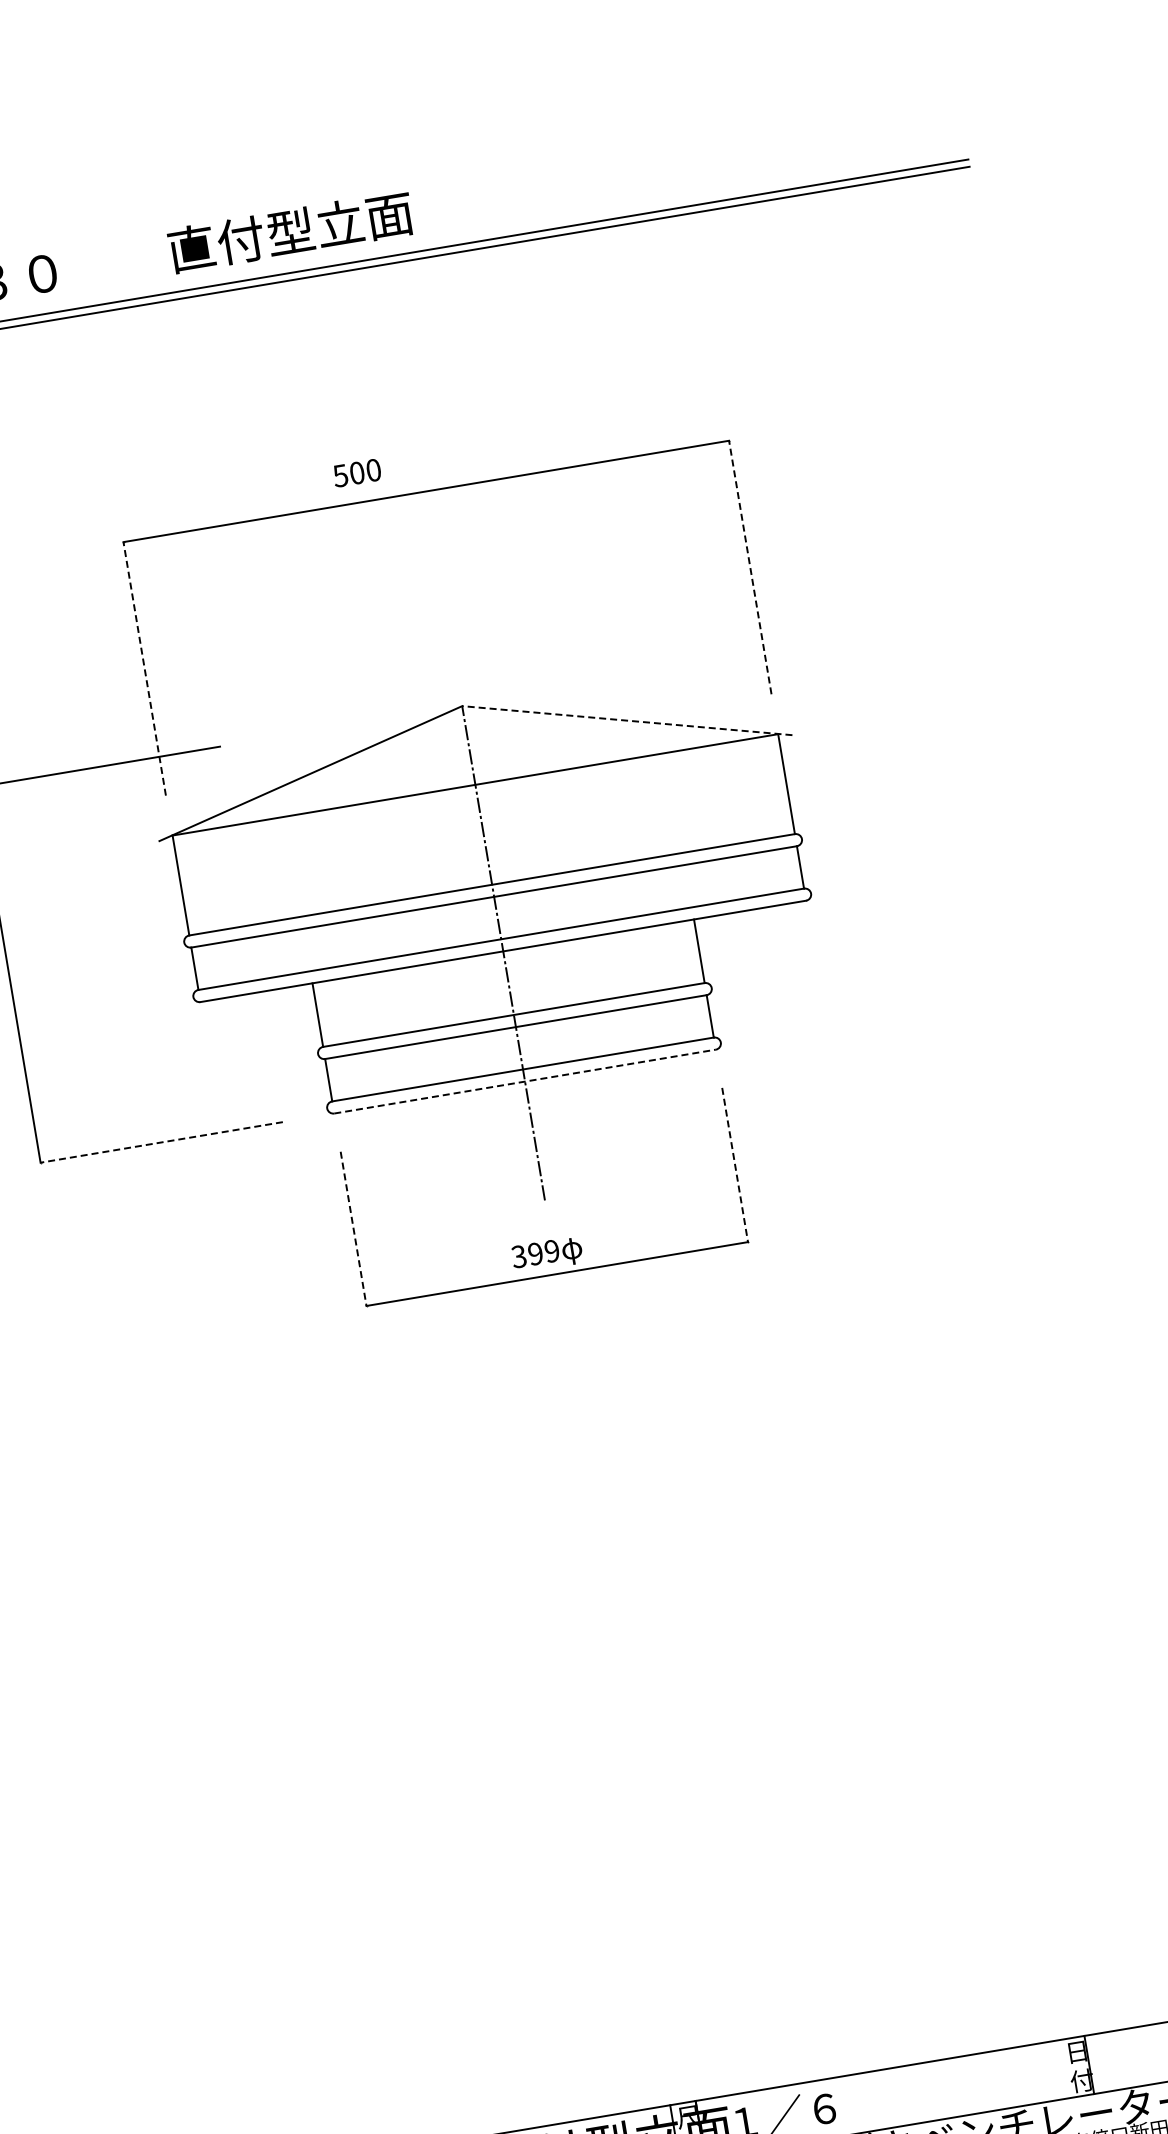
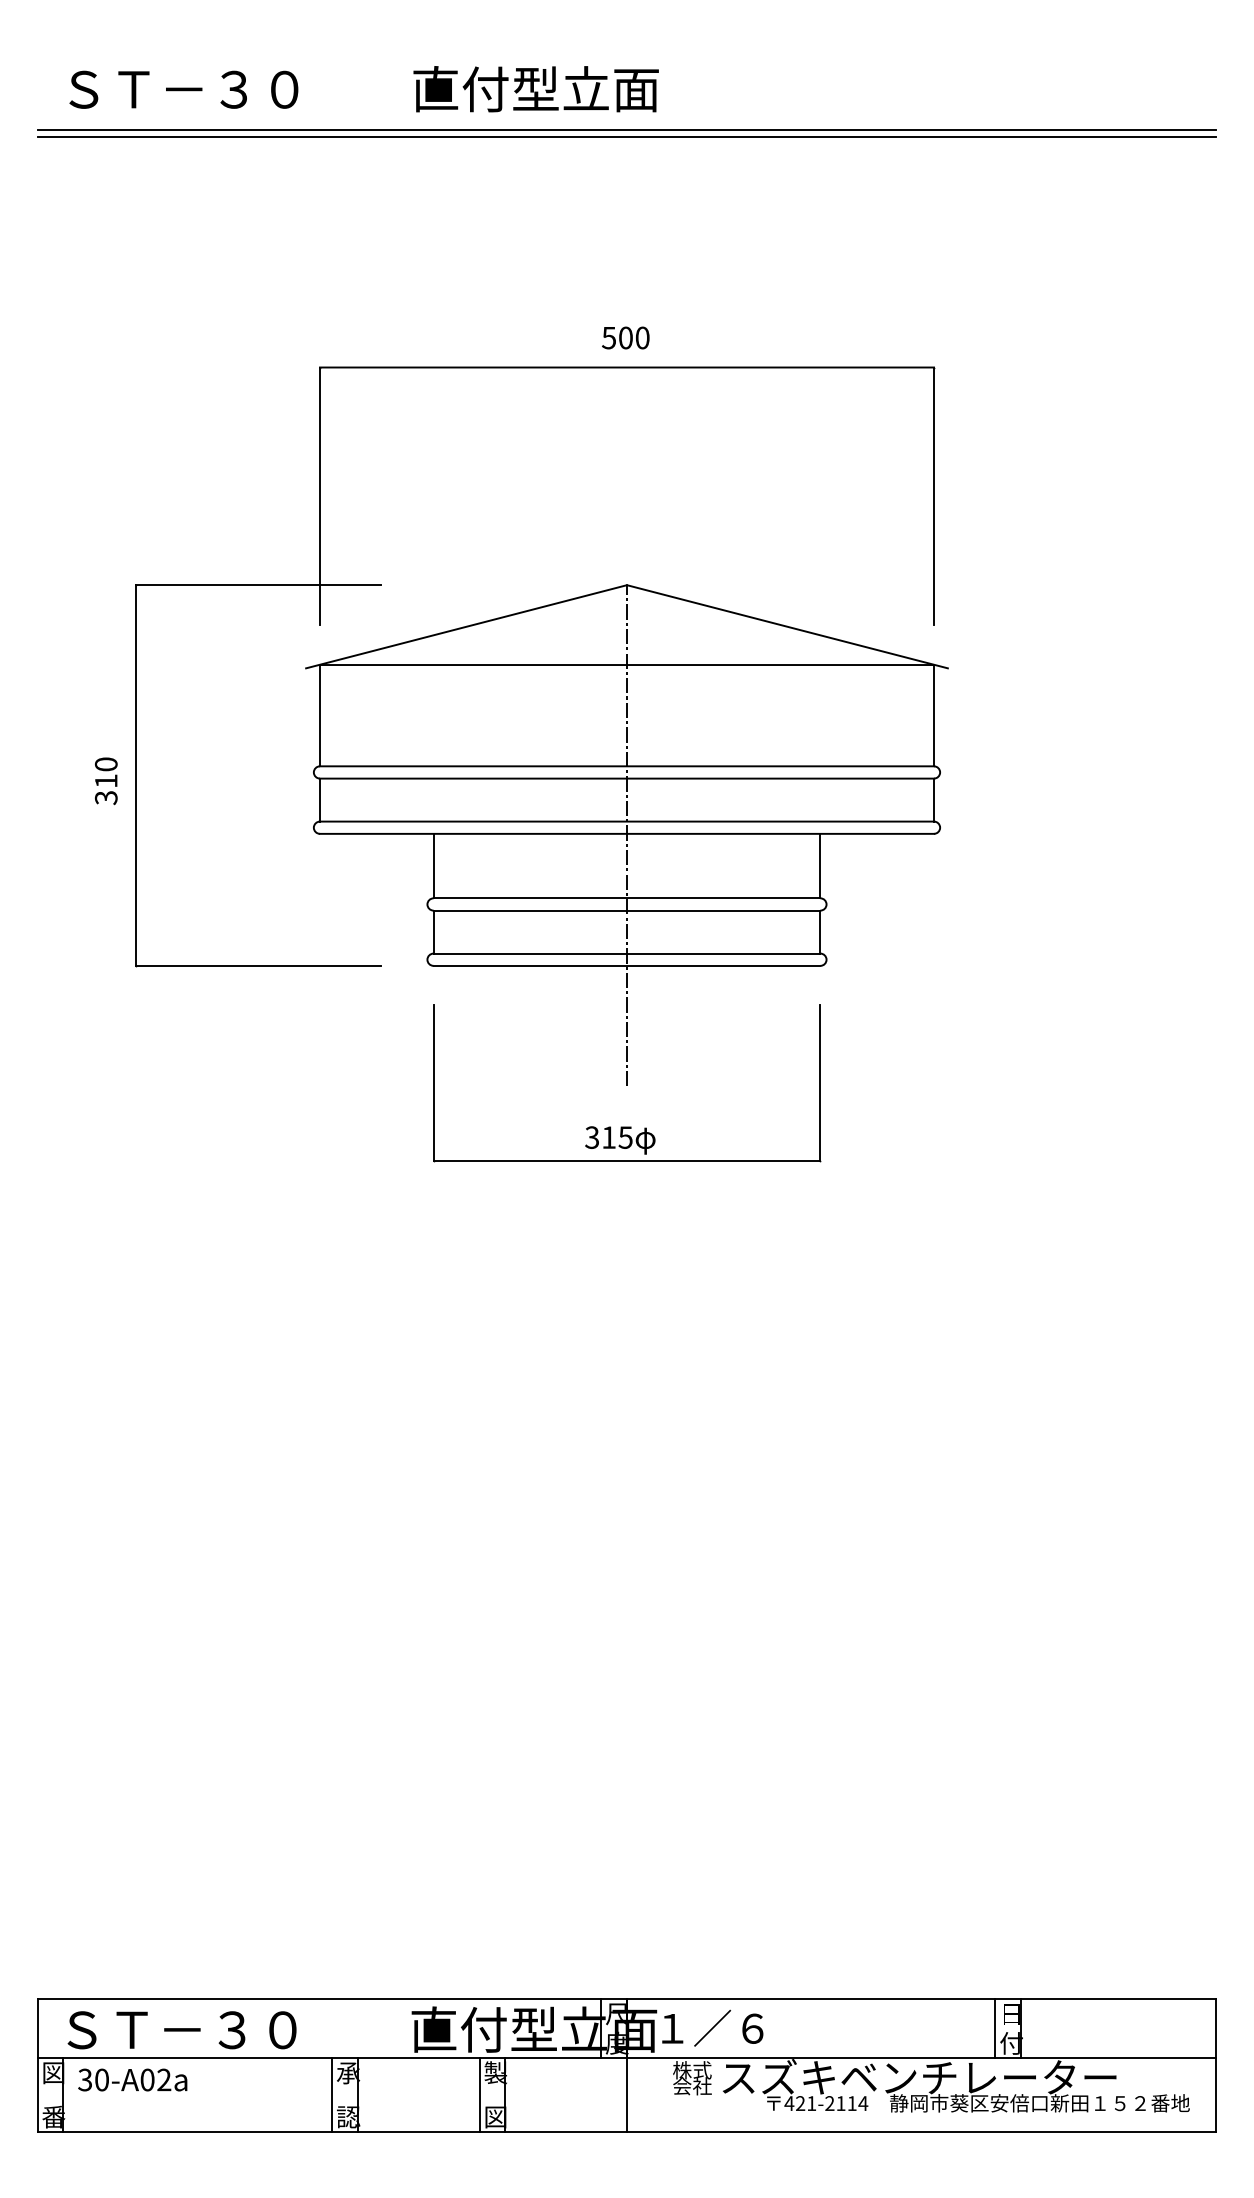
text: (356, 472) -> (625, 337), moved
line: (750, 567) -> (934, 496), dashed -> solid
line: (144, 669) -> (319, 496), dashed -> solid
line: (627, 720) -> (787, 626), dashed -> solid
line: (525, 1081) -> (627, 965), dashed -> solid
line: (161, 1142) -> (258, 965), dashed -> solid
line: (735, 1165) -> (820, 1083), dashed -> solid
line: (353, 1229) -> (433, 1083), dashed -> solid
text: (544, 1252) -> (617, 1137), 399 -> 315
line: (1063, 2068) -> (995, 2028), added

